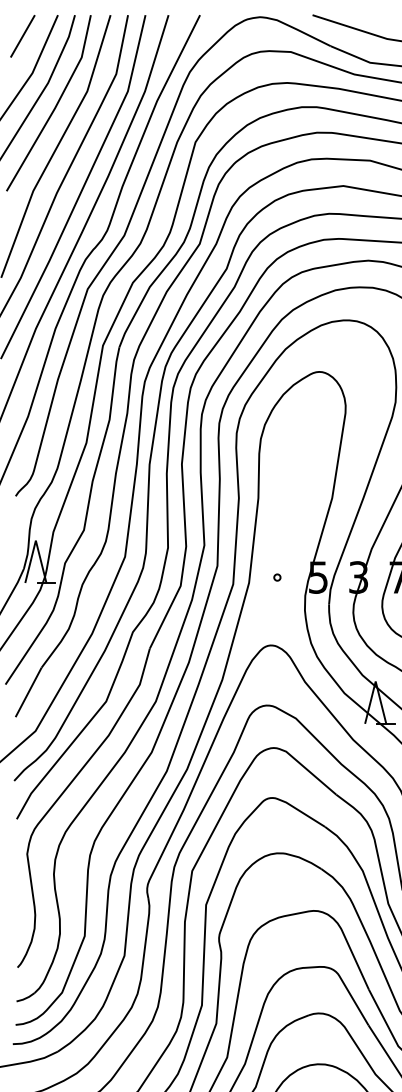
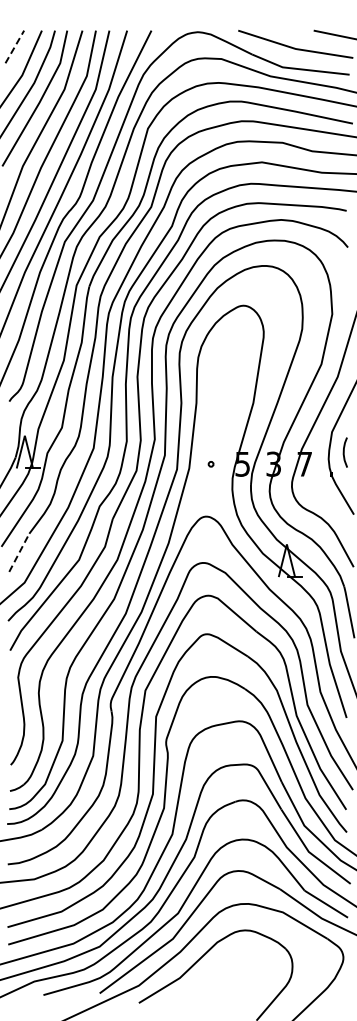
line: (22, 35) -> (14, 46), solid -> dashed
line: (28, 691) -> (19, 552), solid -> dashed

